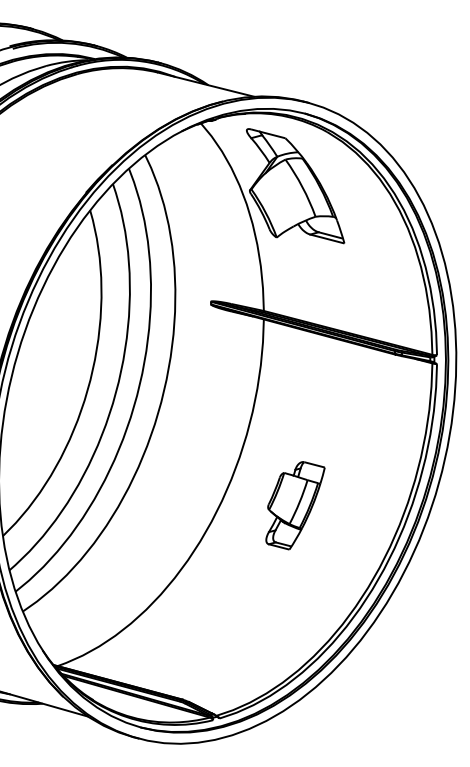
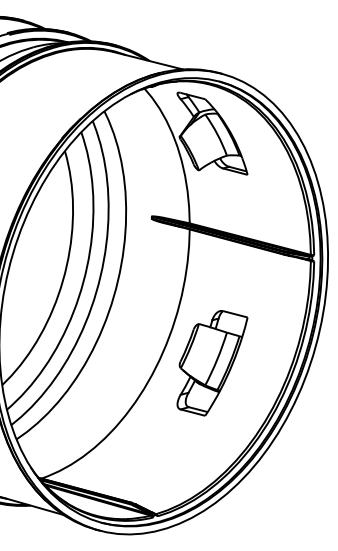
part: (295, 505) -> (212, 363), size x1.67

